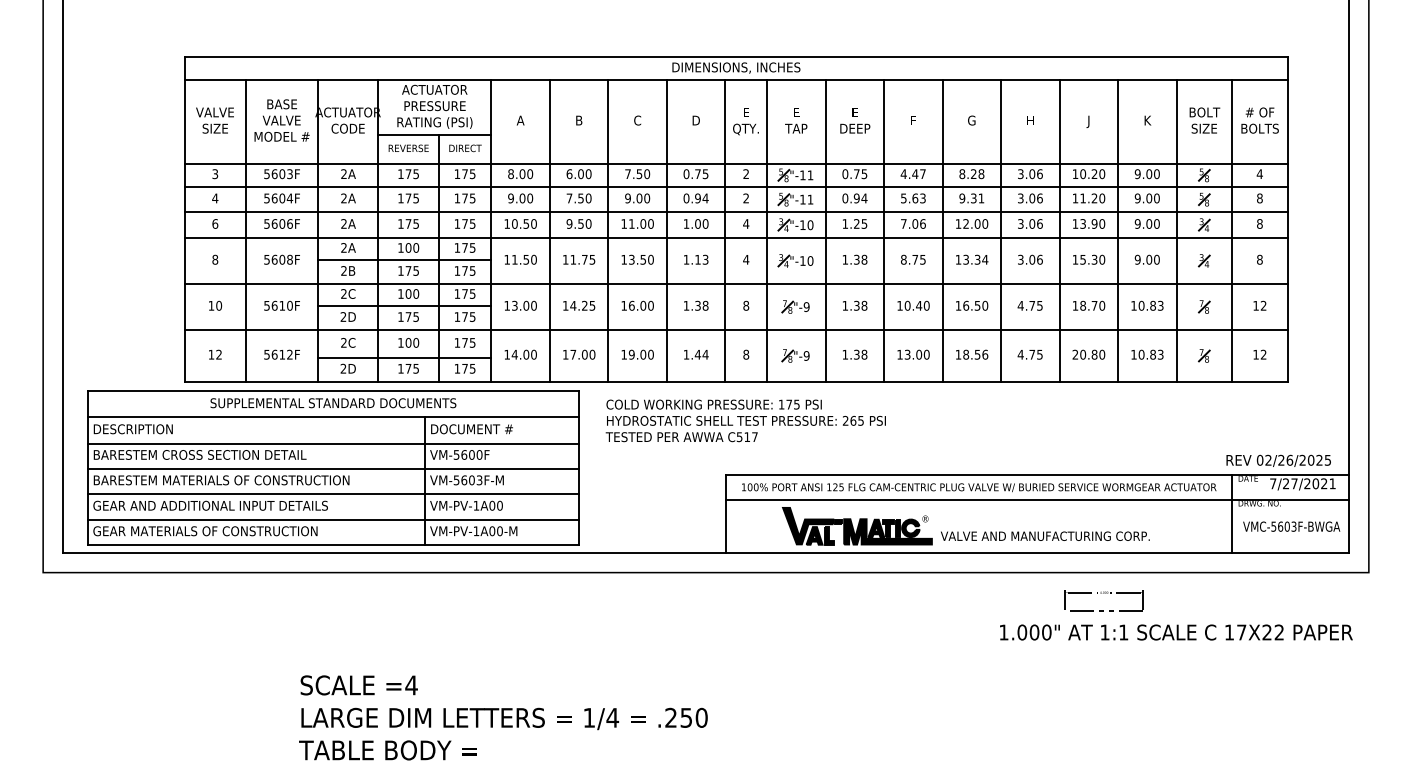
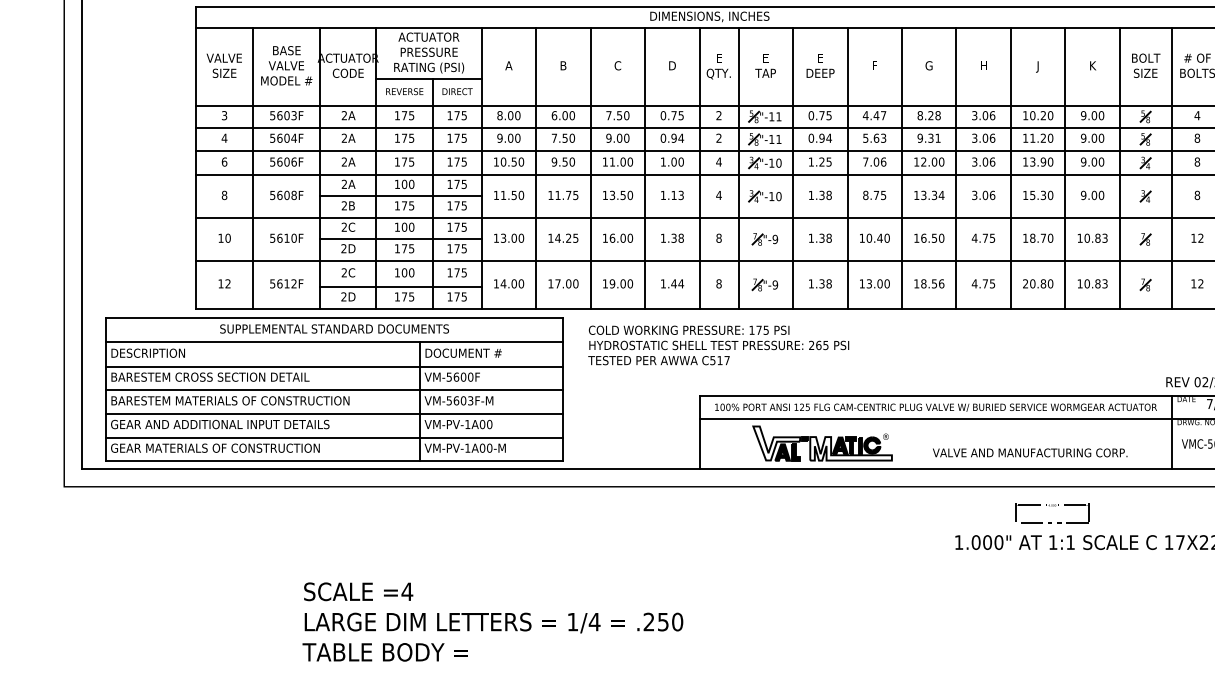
fill: (808, 525) -> (777, 442), removed
fill: (887, 531) -> (850, 448), removed
text: (1045, 535) -> (1030, 452), moved

